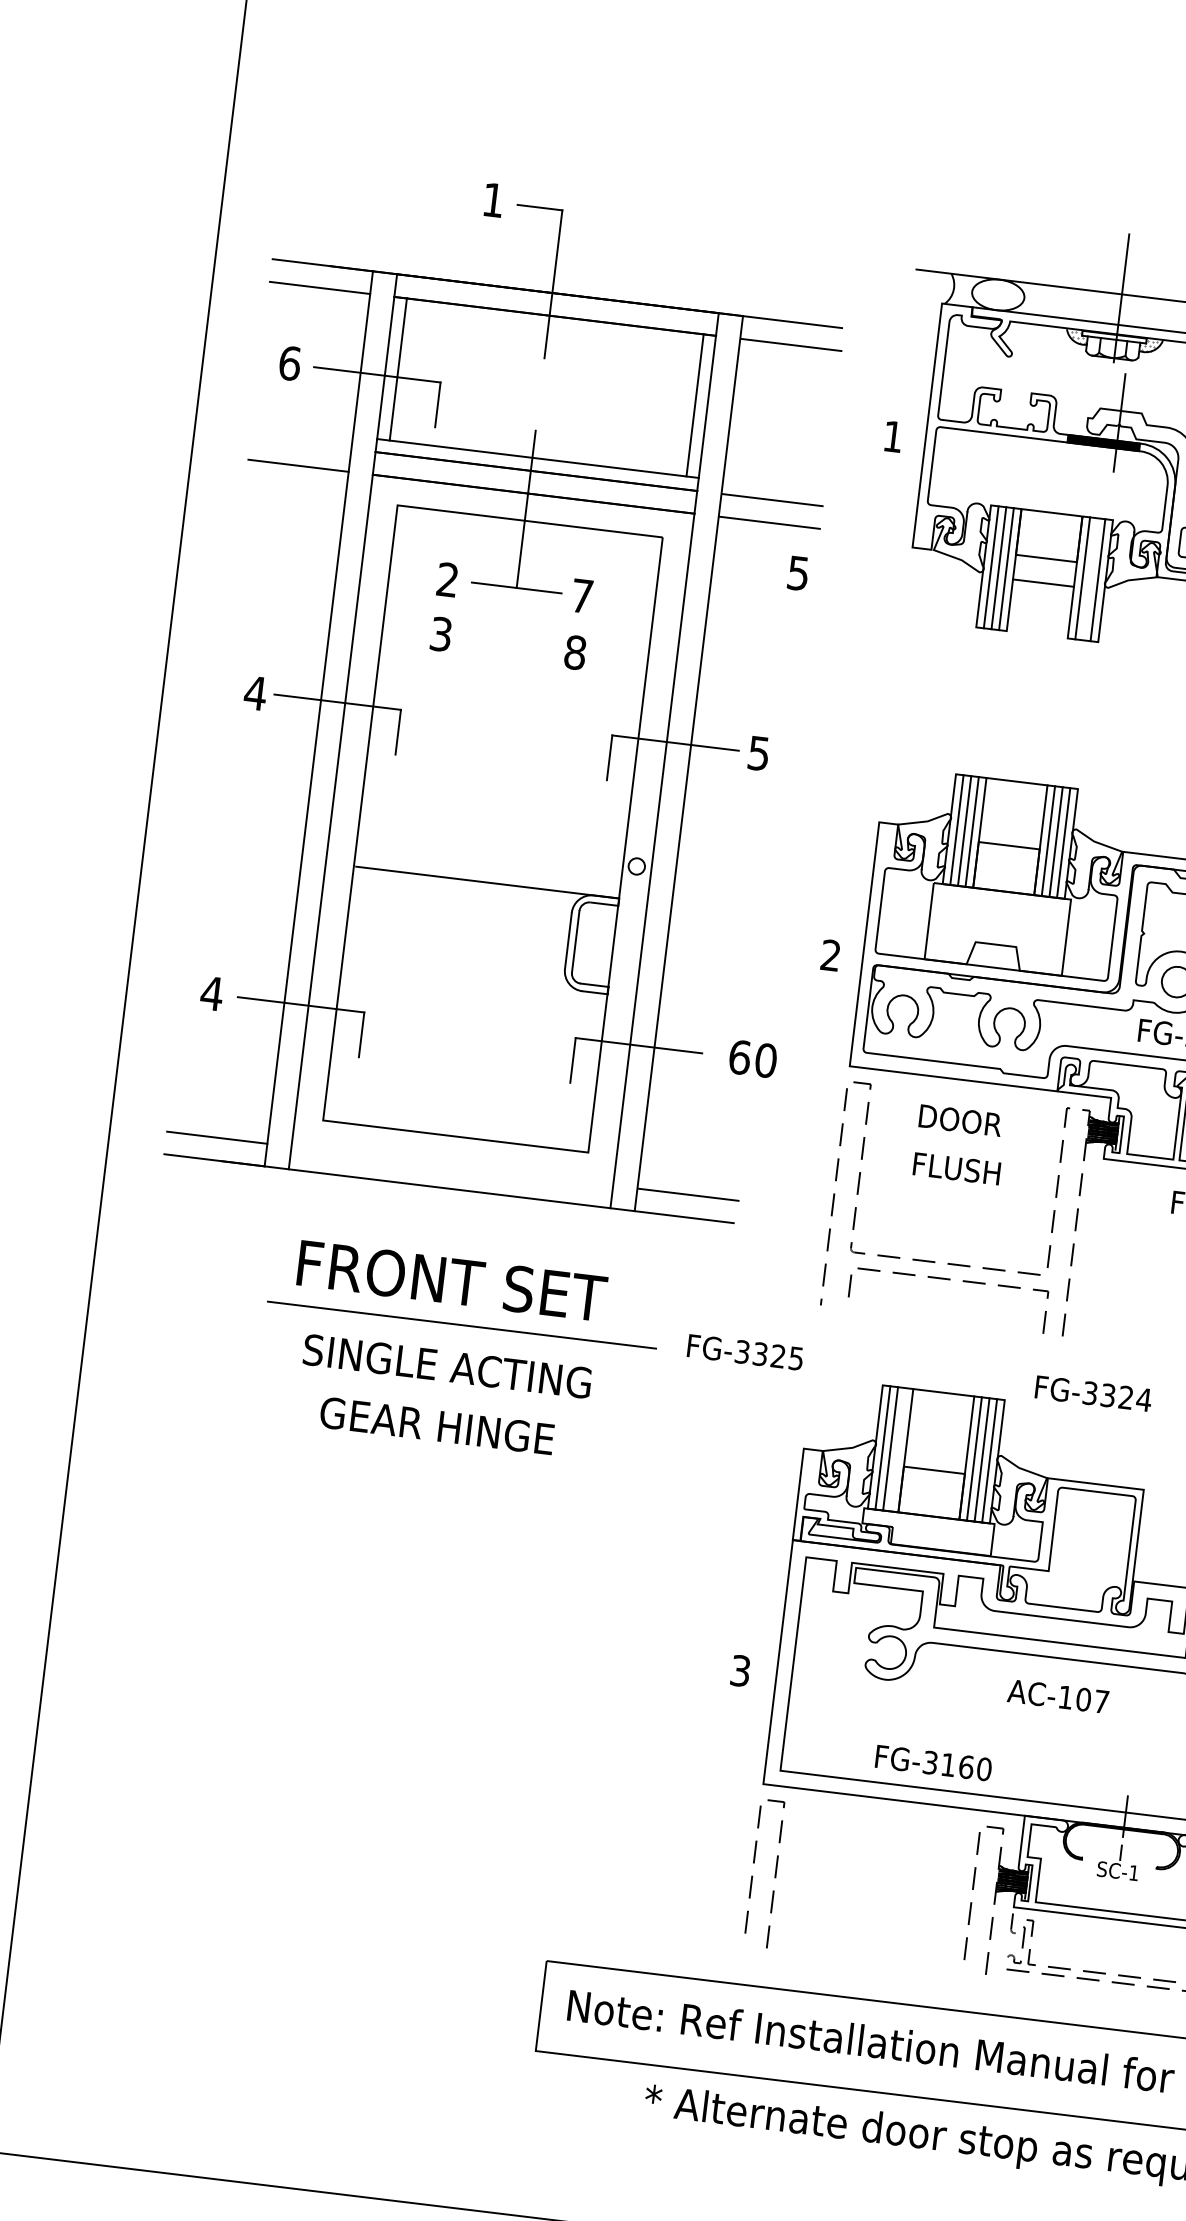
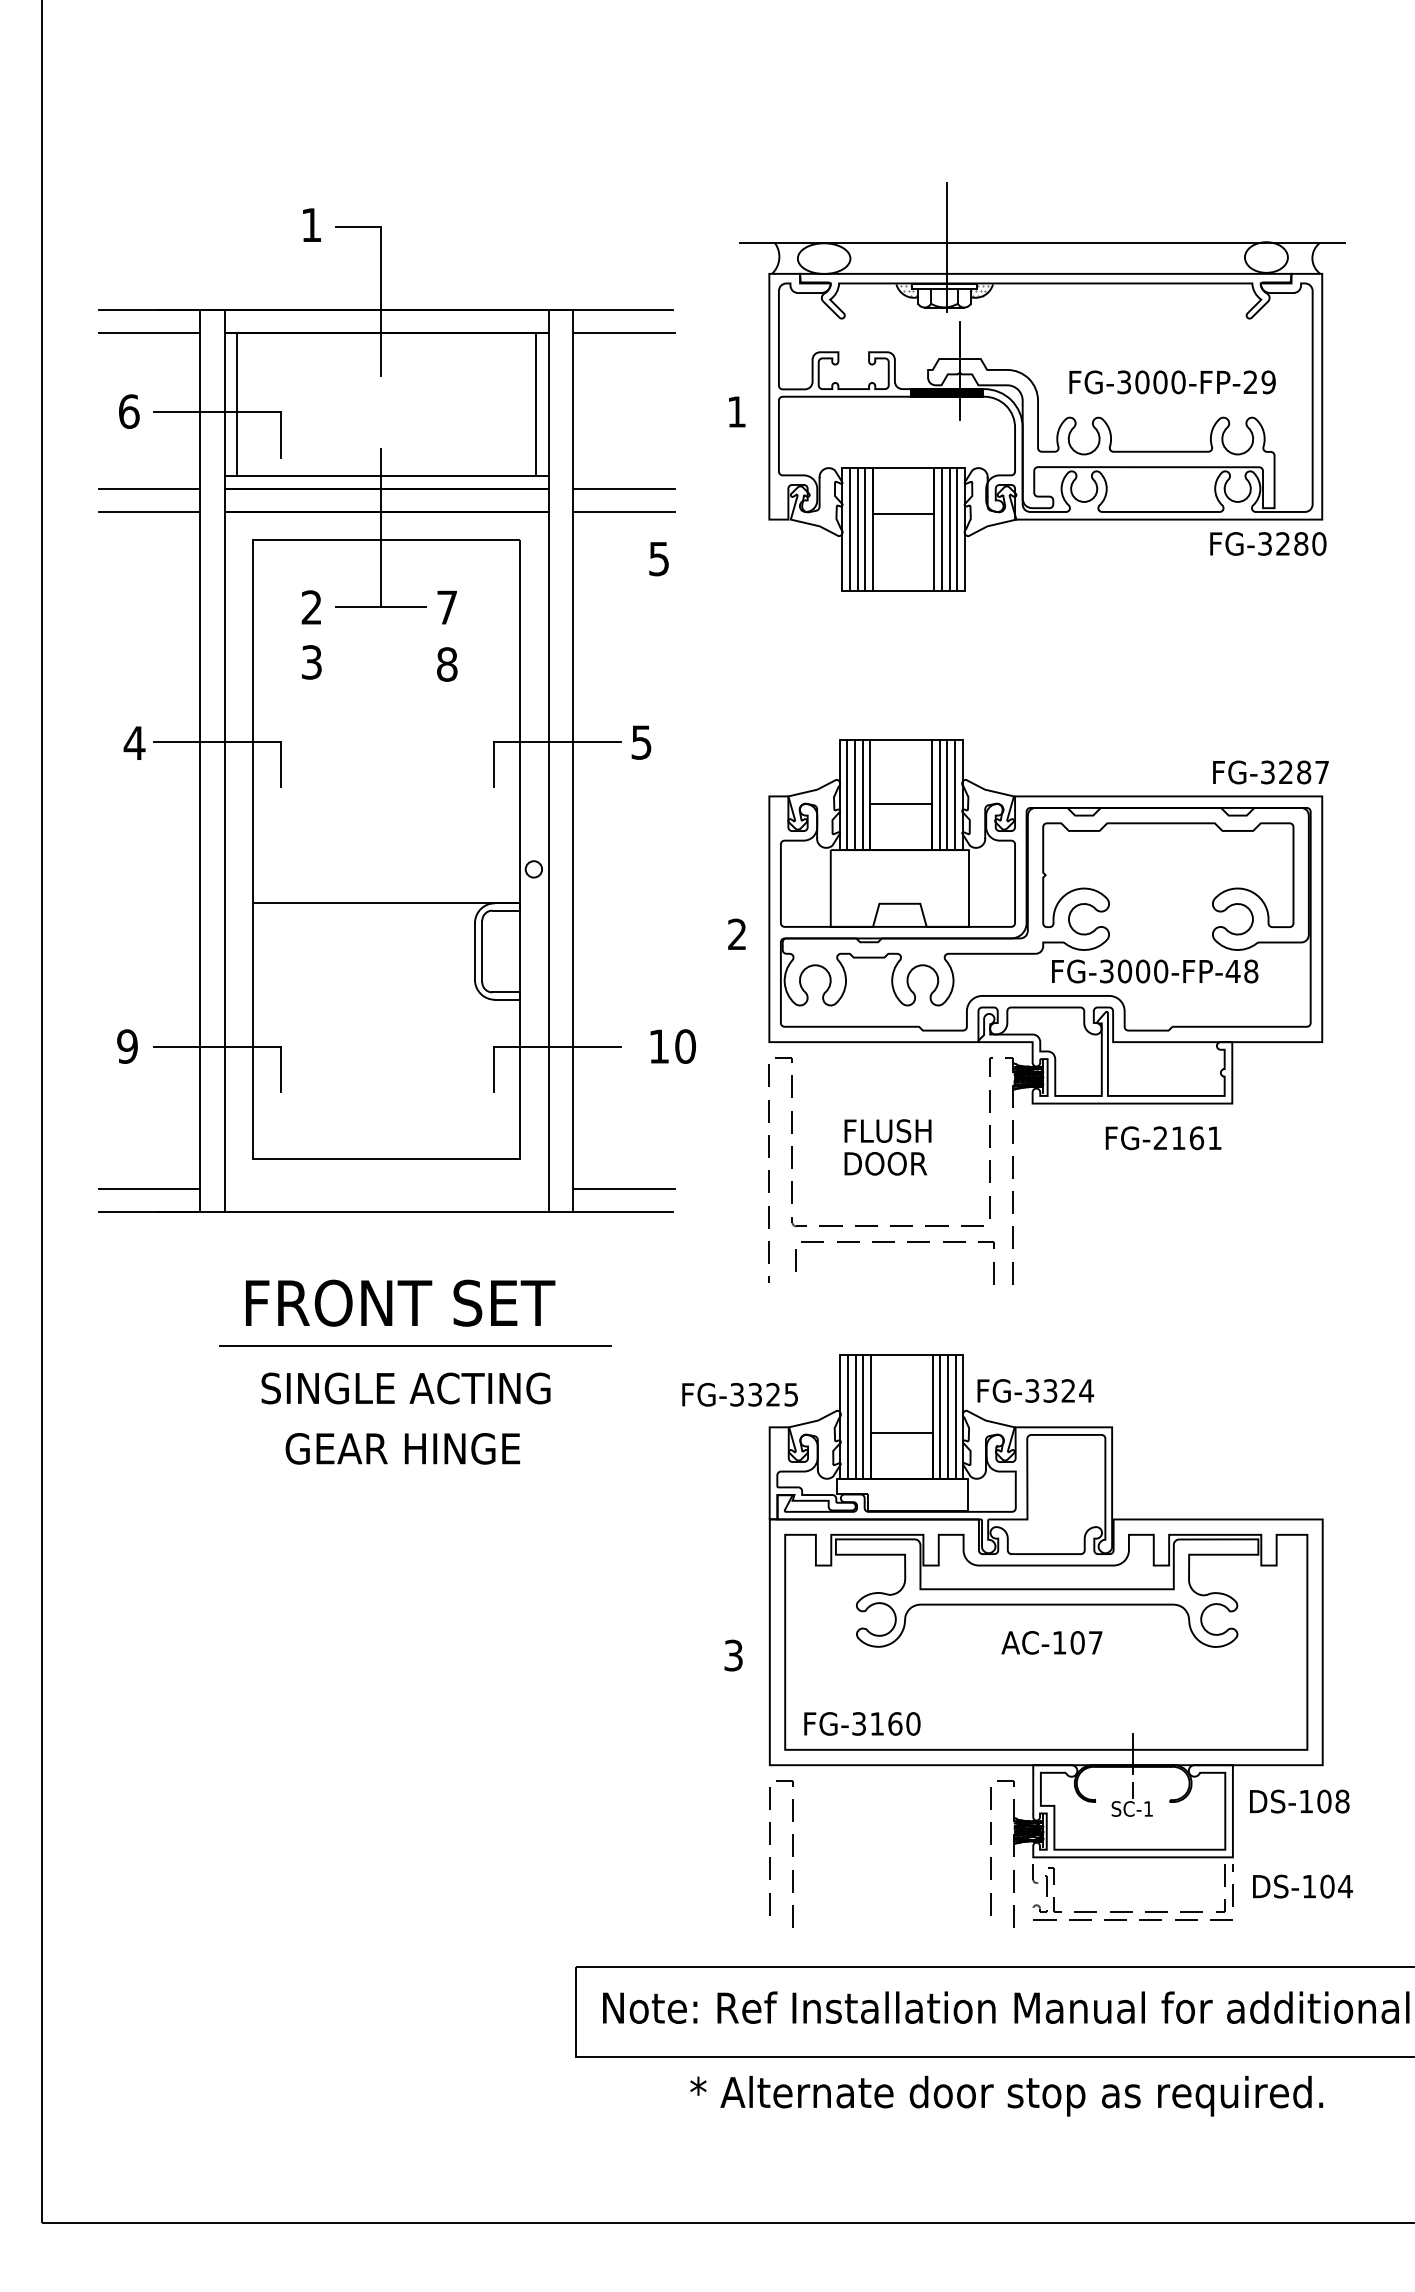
line: (300, 443) -> (149, 489), added
line: (1090, 578) -> (949, 529), added
line: (1043, 583) -> (903, 591), moved
text: (212, 993) -> (127, 1046), 4 -> 9
text: (740, 1057) -> (659, 1046), 60 -> 10
text: (960, 1120) -> (885, 1163), moved
text: (744, 1352) -> (739, 1394), moved
text: (1093, 1393) -> (1035, 1390), moved
line: (898, 1449) -> (863, 1416), added
text: (933, 1762) -> (862, 1723), moved

